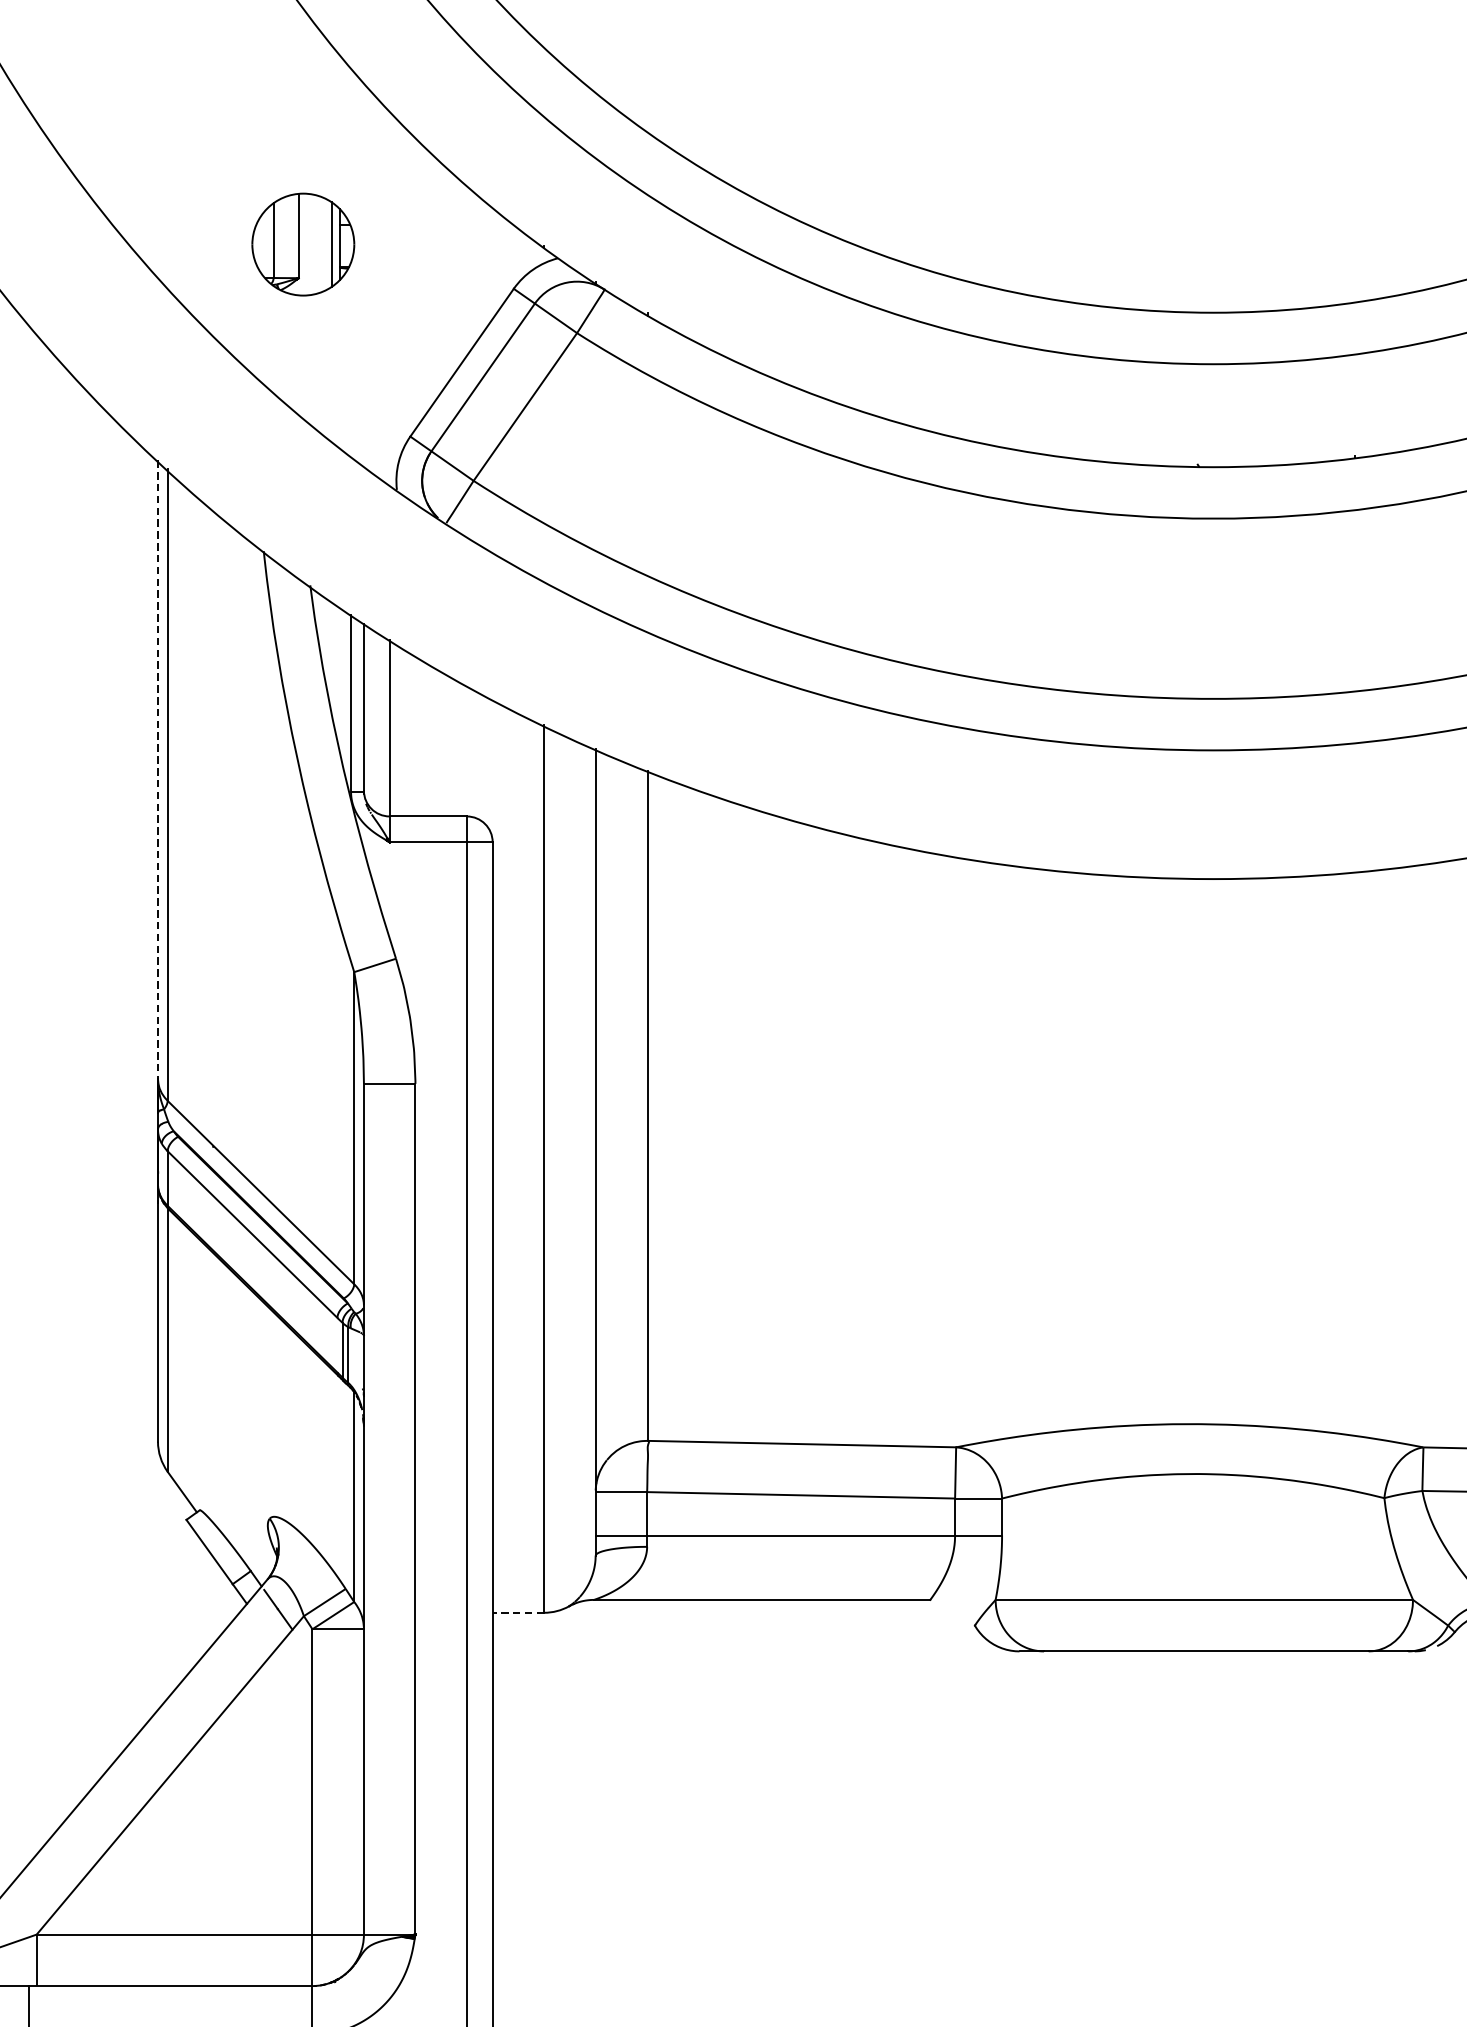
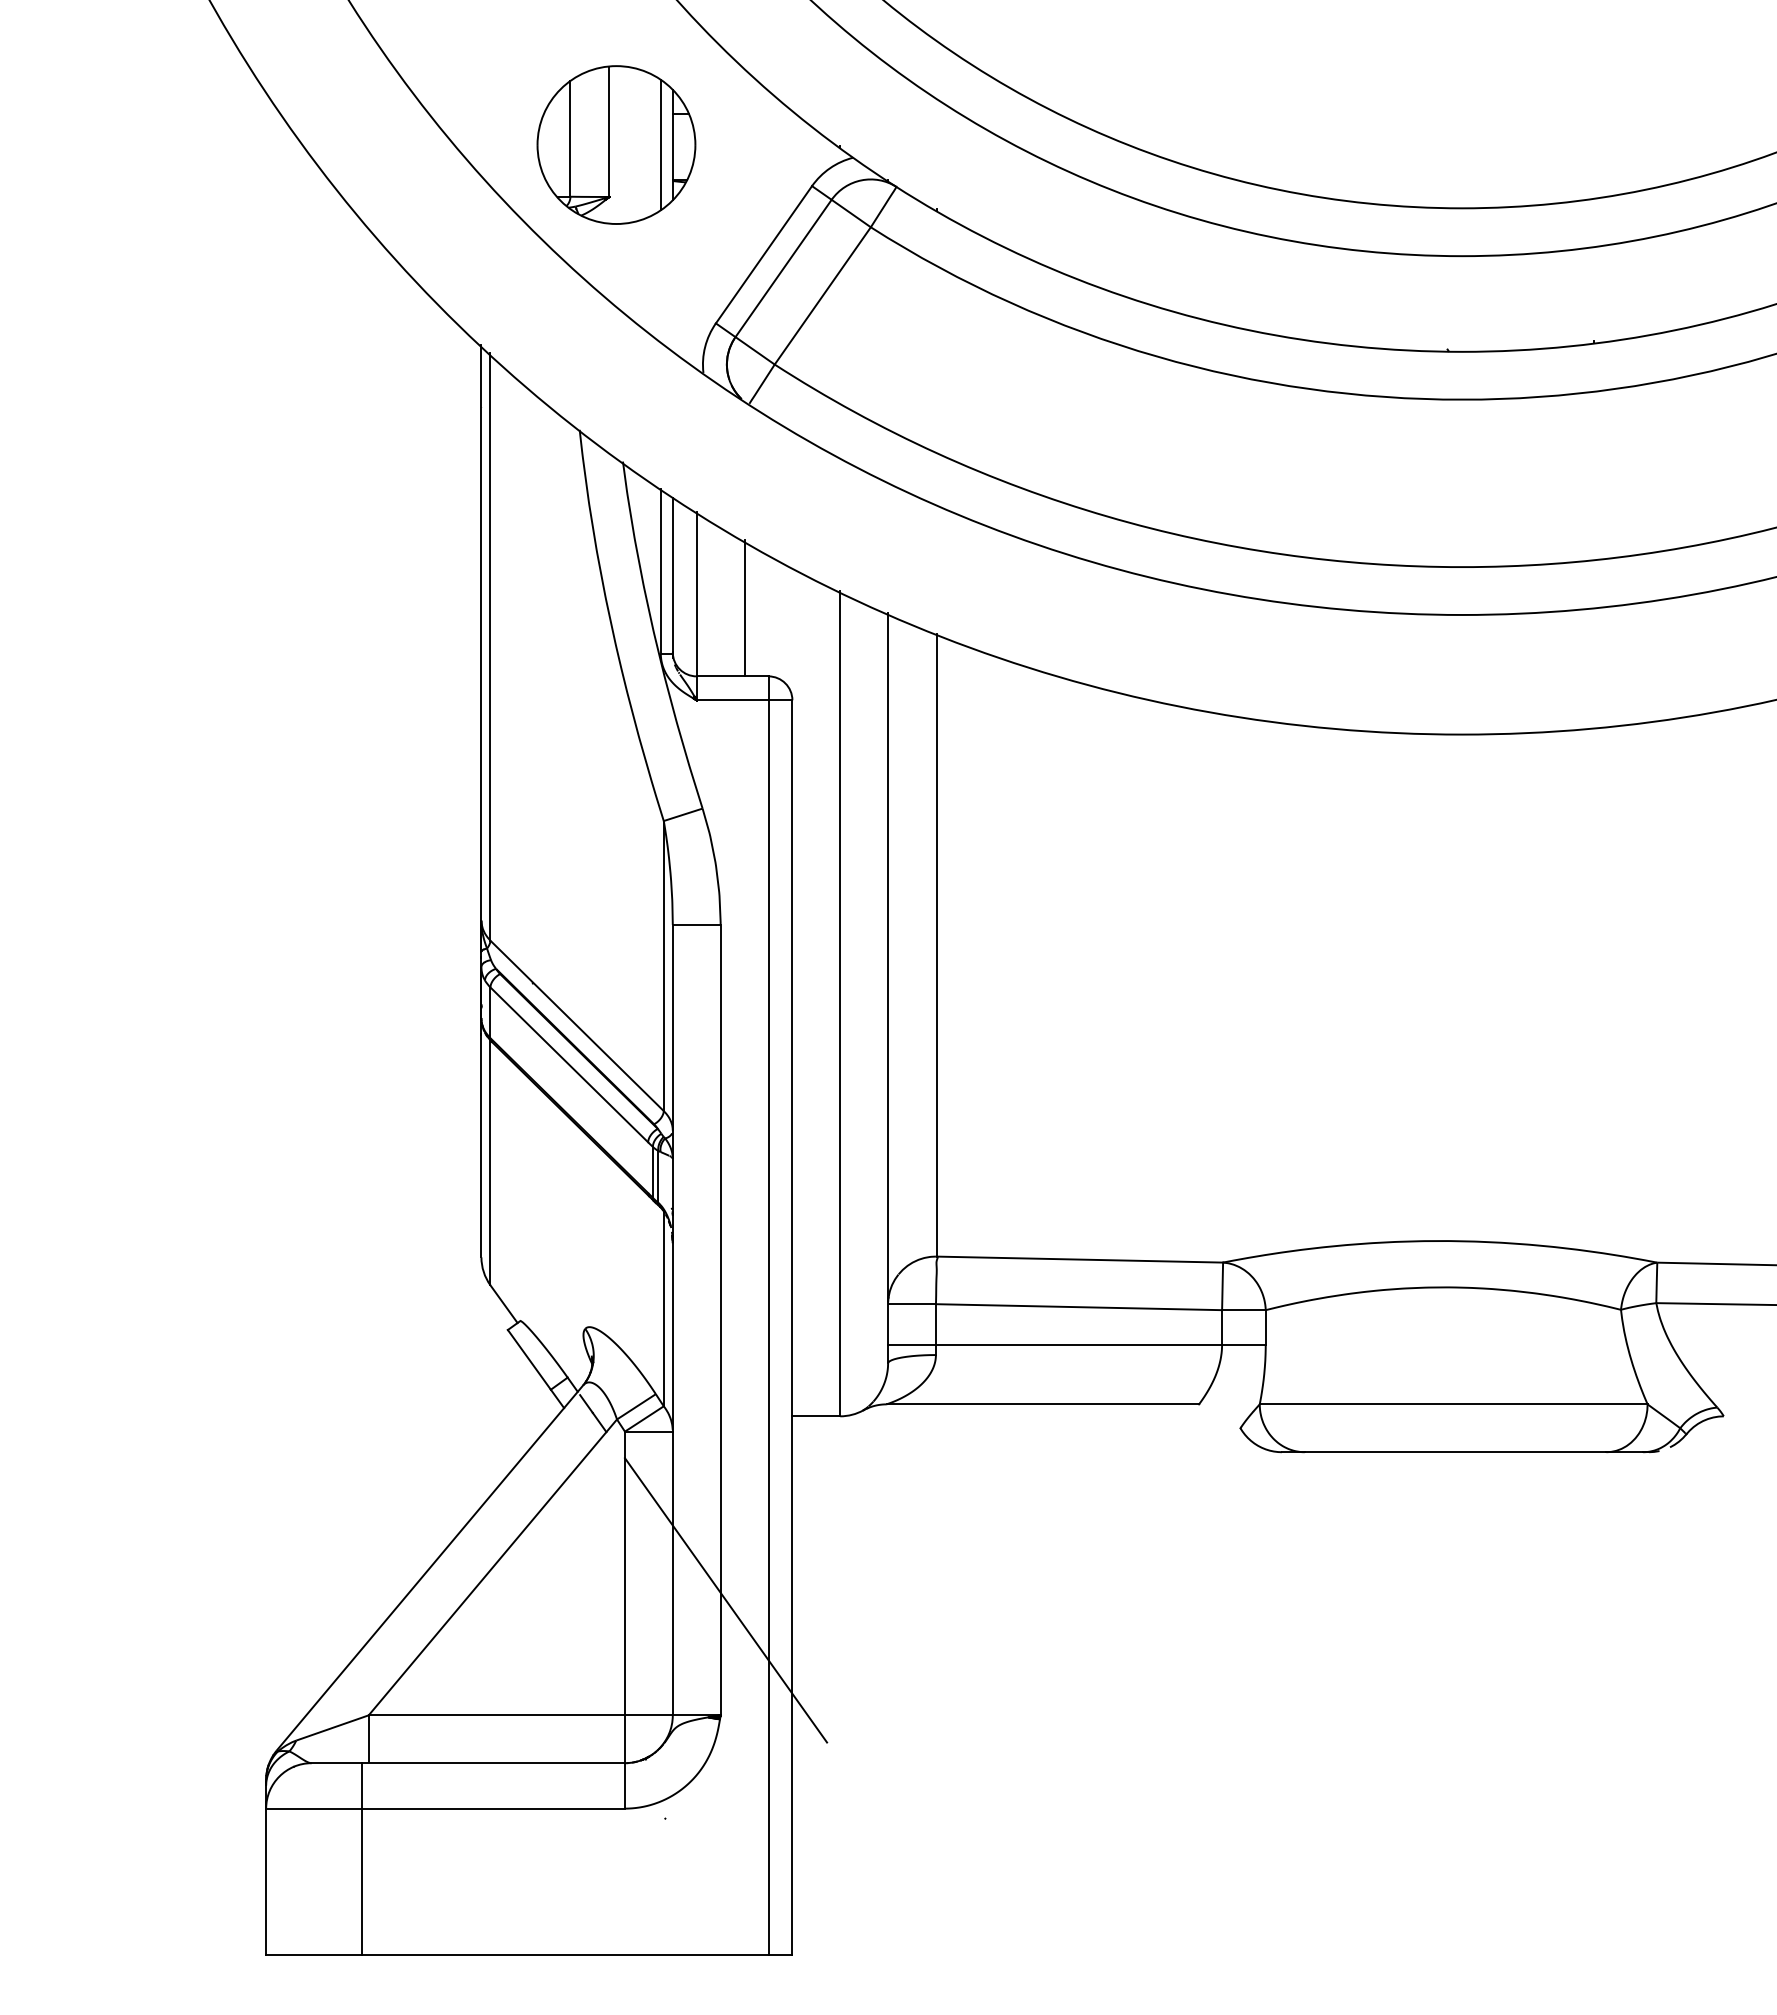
part: (303, 244) -> (616, 144), size x1.67
line: (441, 743) -> (744, 608), added
line: (158, 769) -> (481, 632), dashed -> solid
line: (518, 1612) -> (816, 1416), dashed -> solid
line: (420, 1810) -> (725, 1600), added

